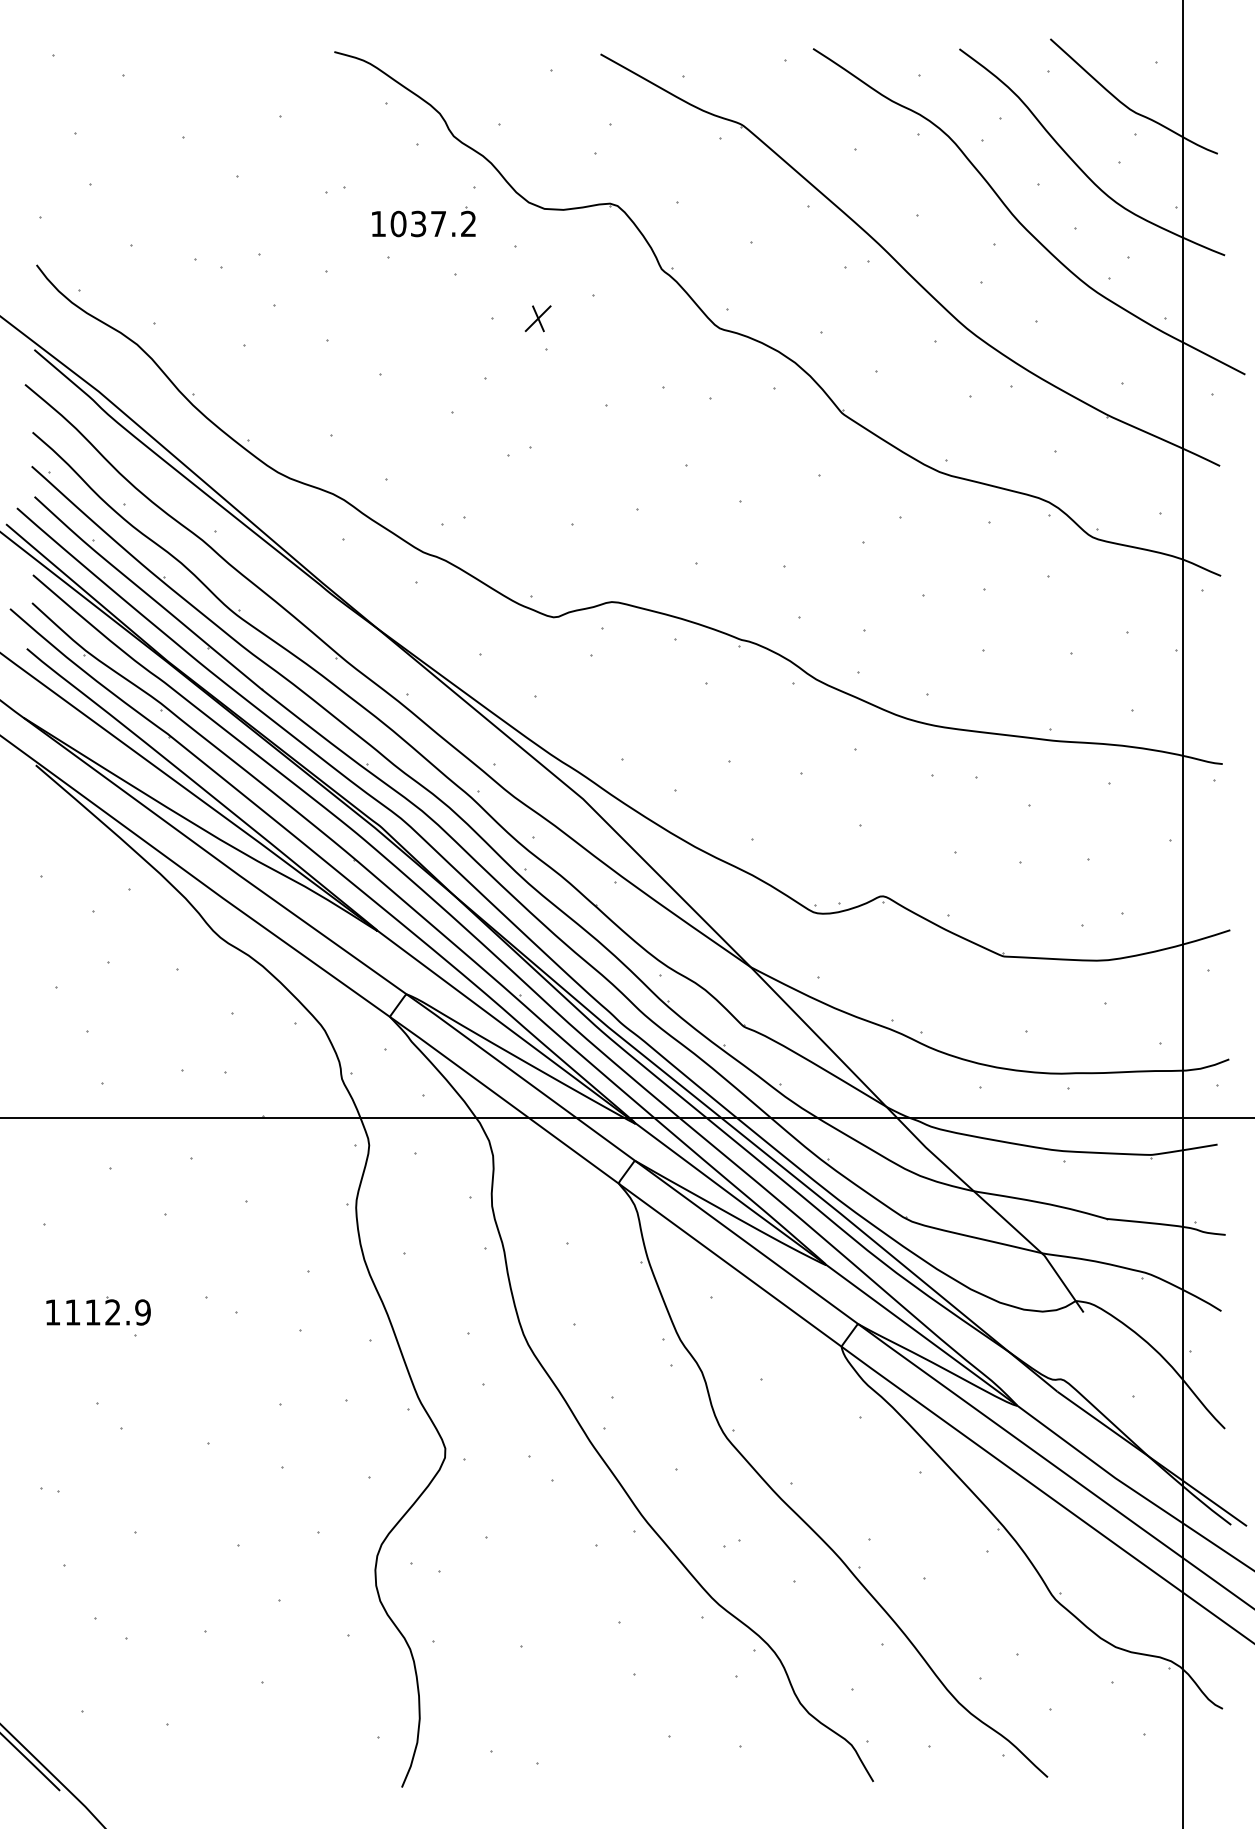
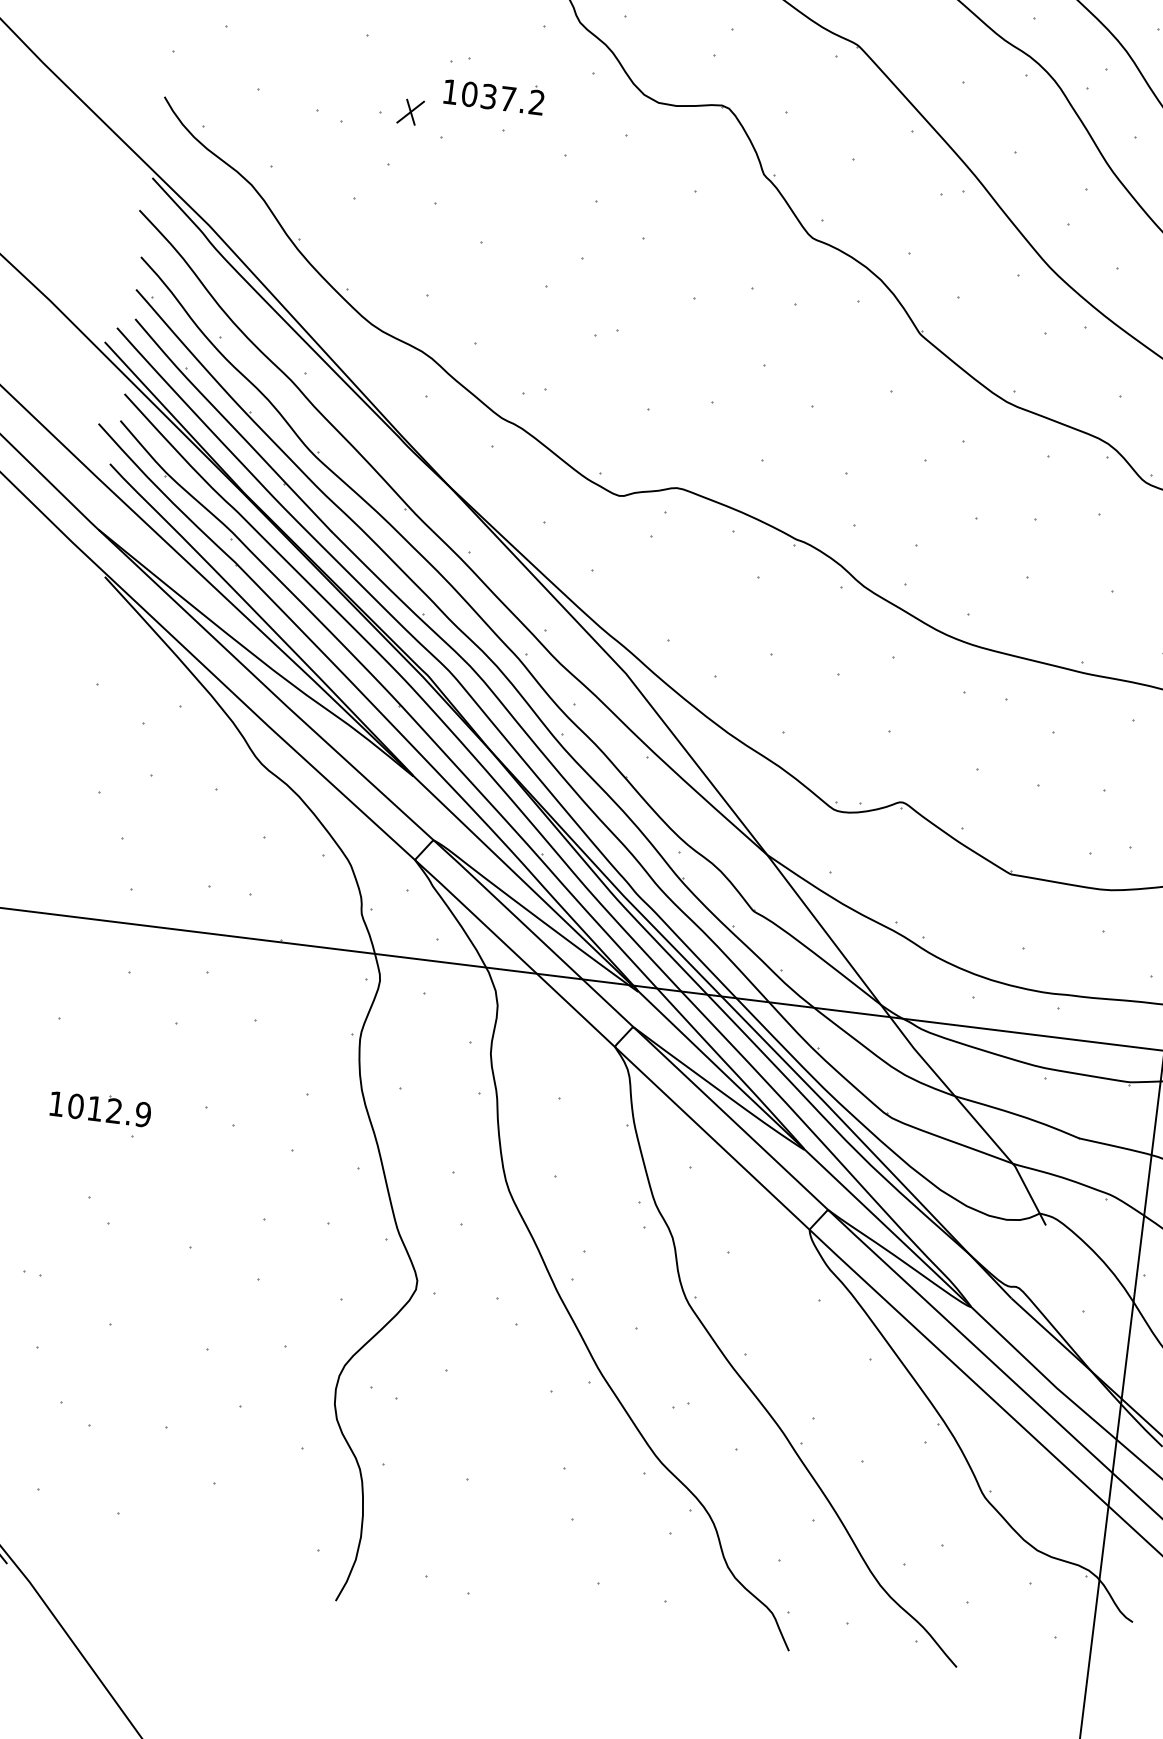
part: (423, 221) -> (493, 94), moved
part: (537, 318) -> (410, 111), moved
text: (72, 1312) -> (75, 1106), 1112.9 -> 1012.9

